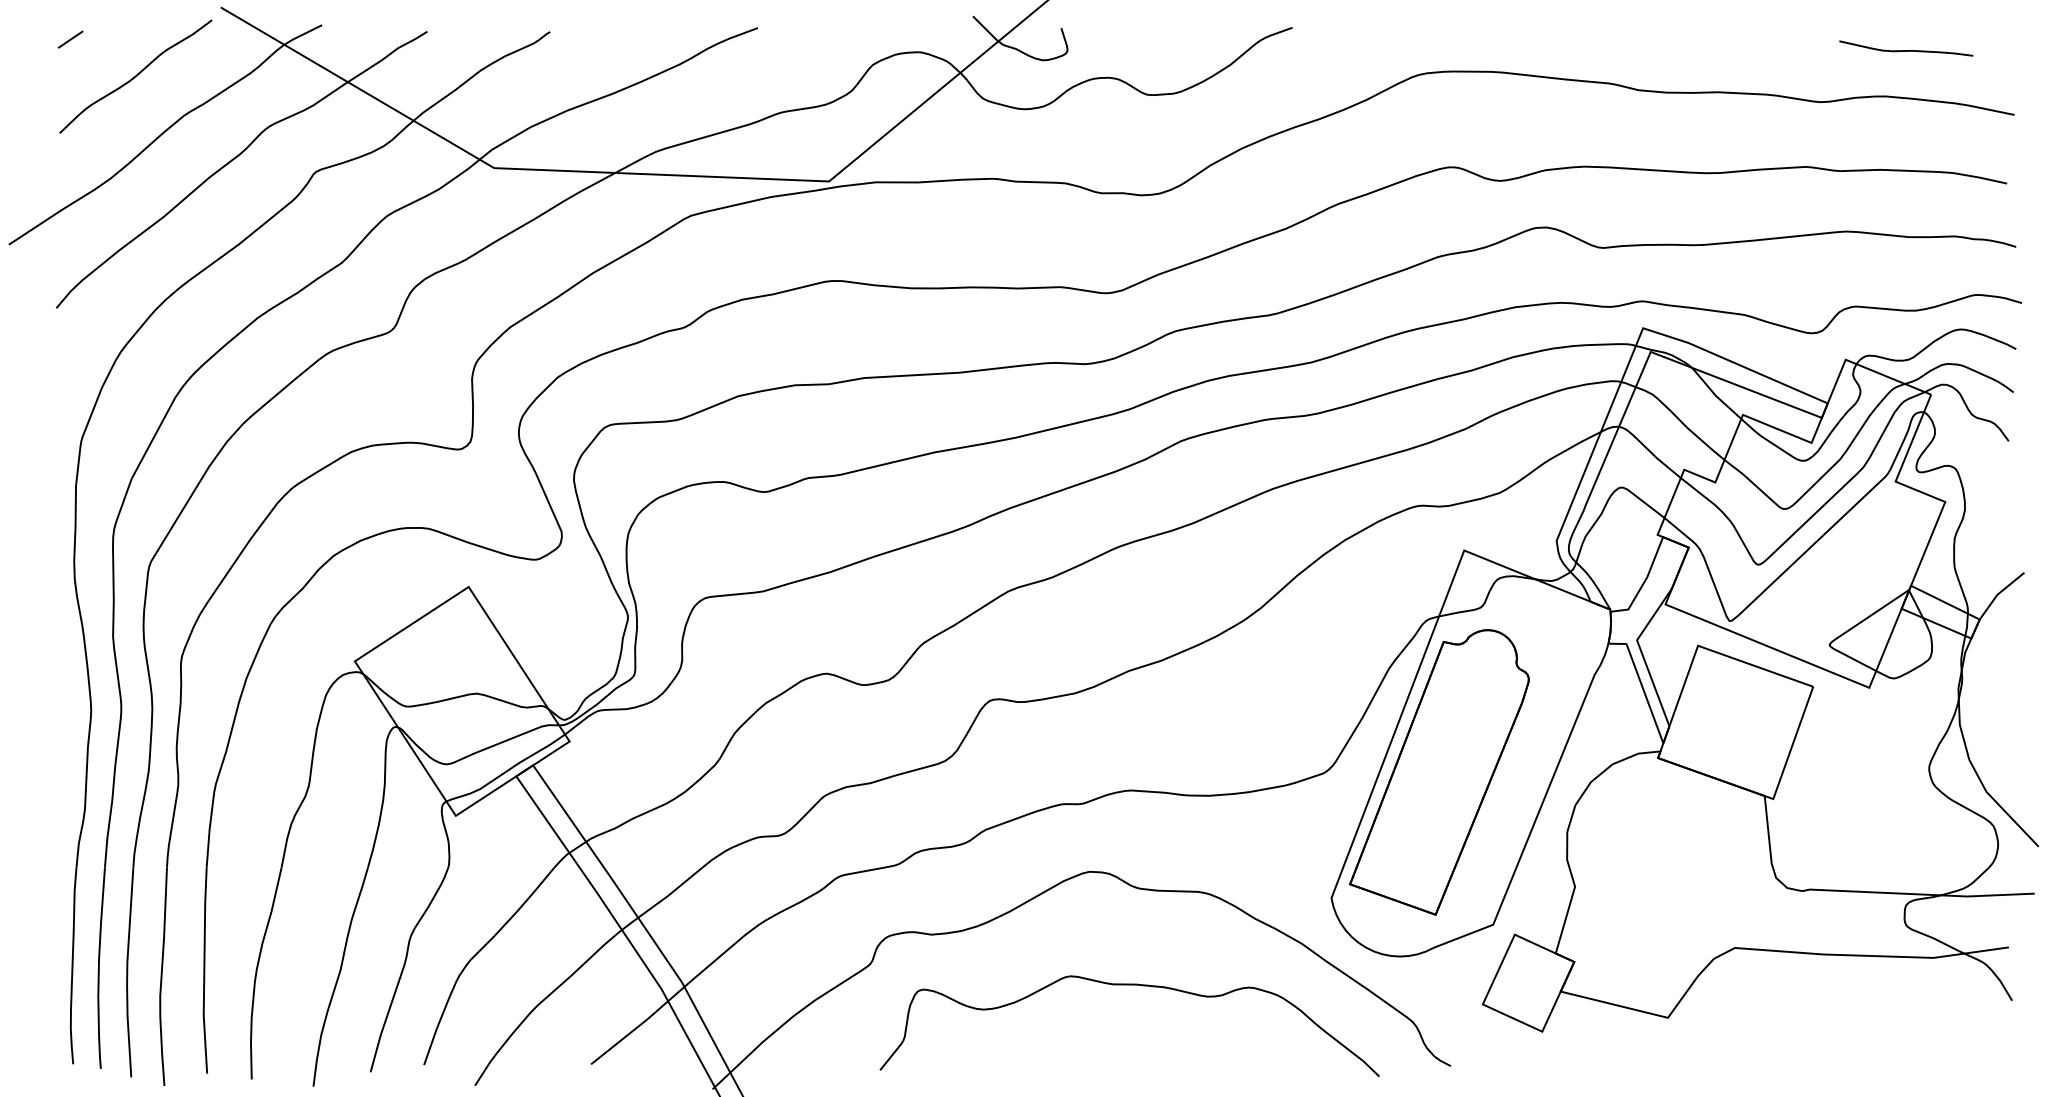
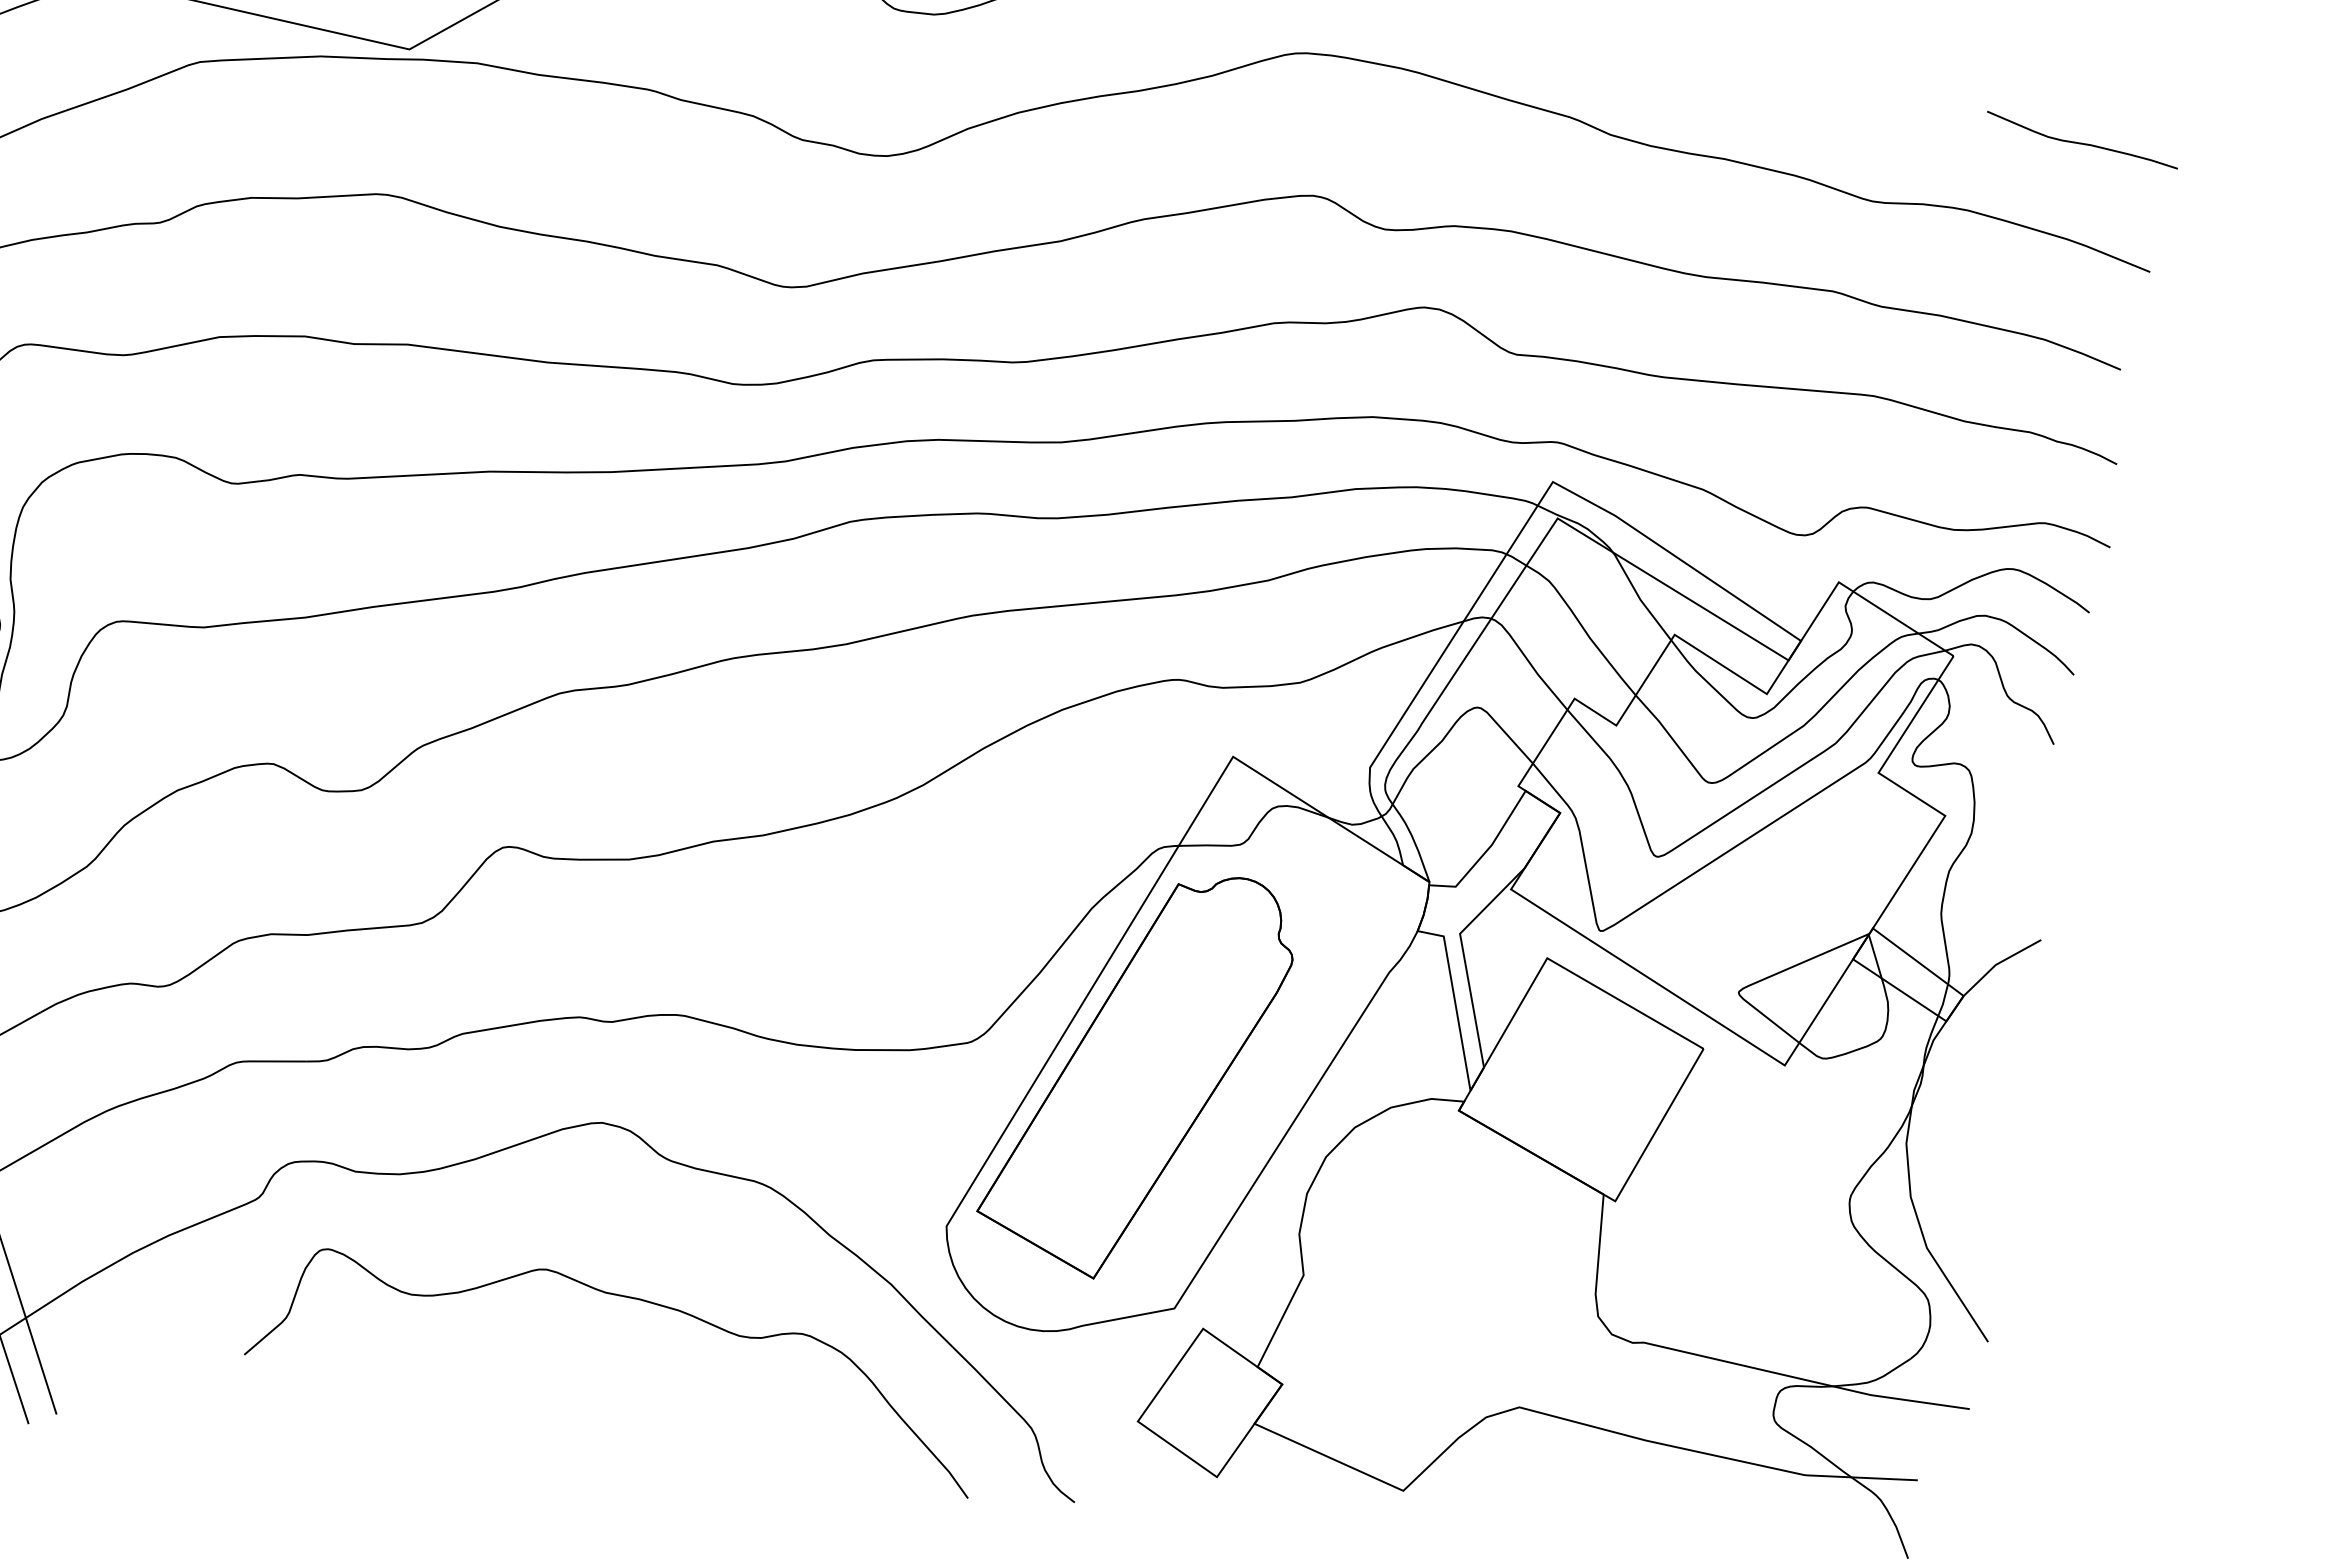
curve: (1906, 50) -> (2082, 143), moved

